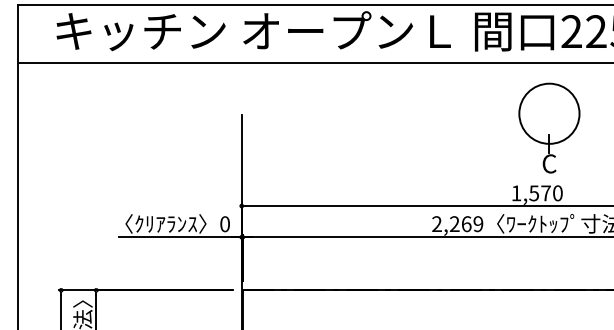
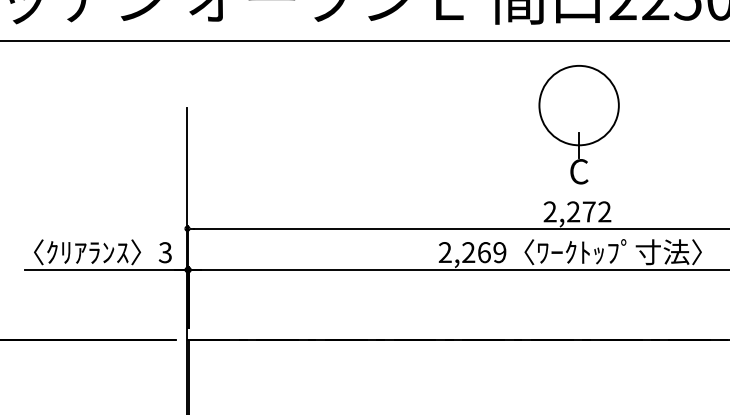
part: (549, 127) -> (579, 123), moved
text: (536, 193) -> (576, 212), 1,570 -> 2,272
text: (224, 224) -> (164, 253), 0 -> 3

